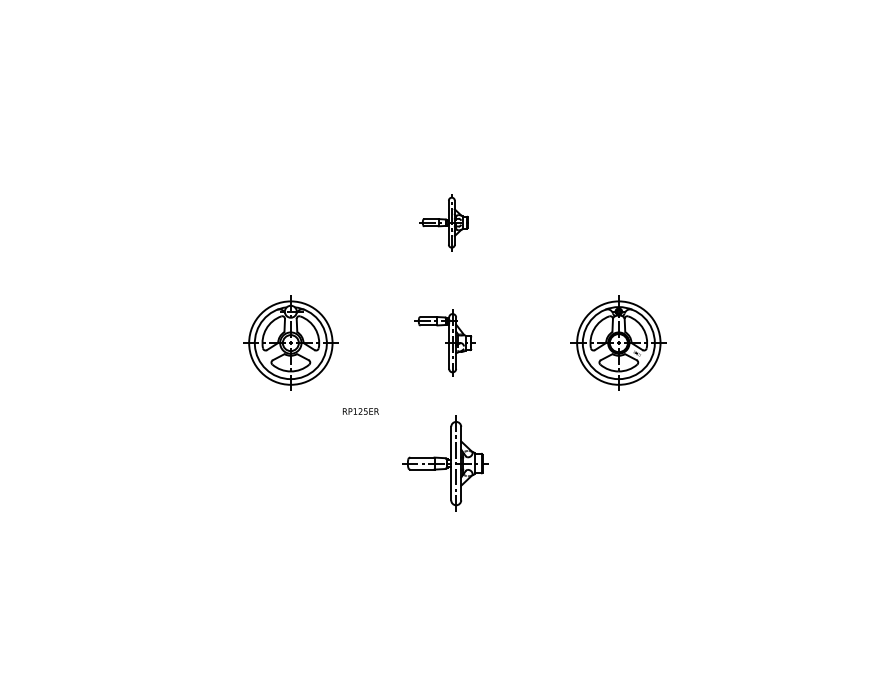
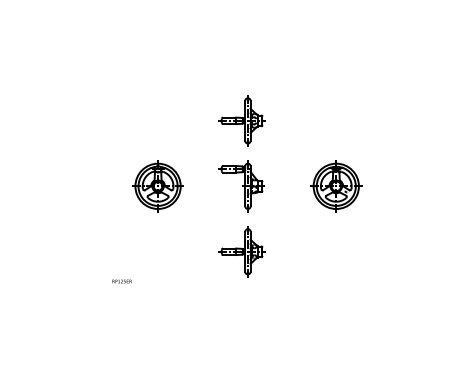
part: (444, 221) -> (241, 120), size x1.67
part: (444, 343) -> (241, 186), size x1.43
text: (359, 411) -> (121, 281), moved

